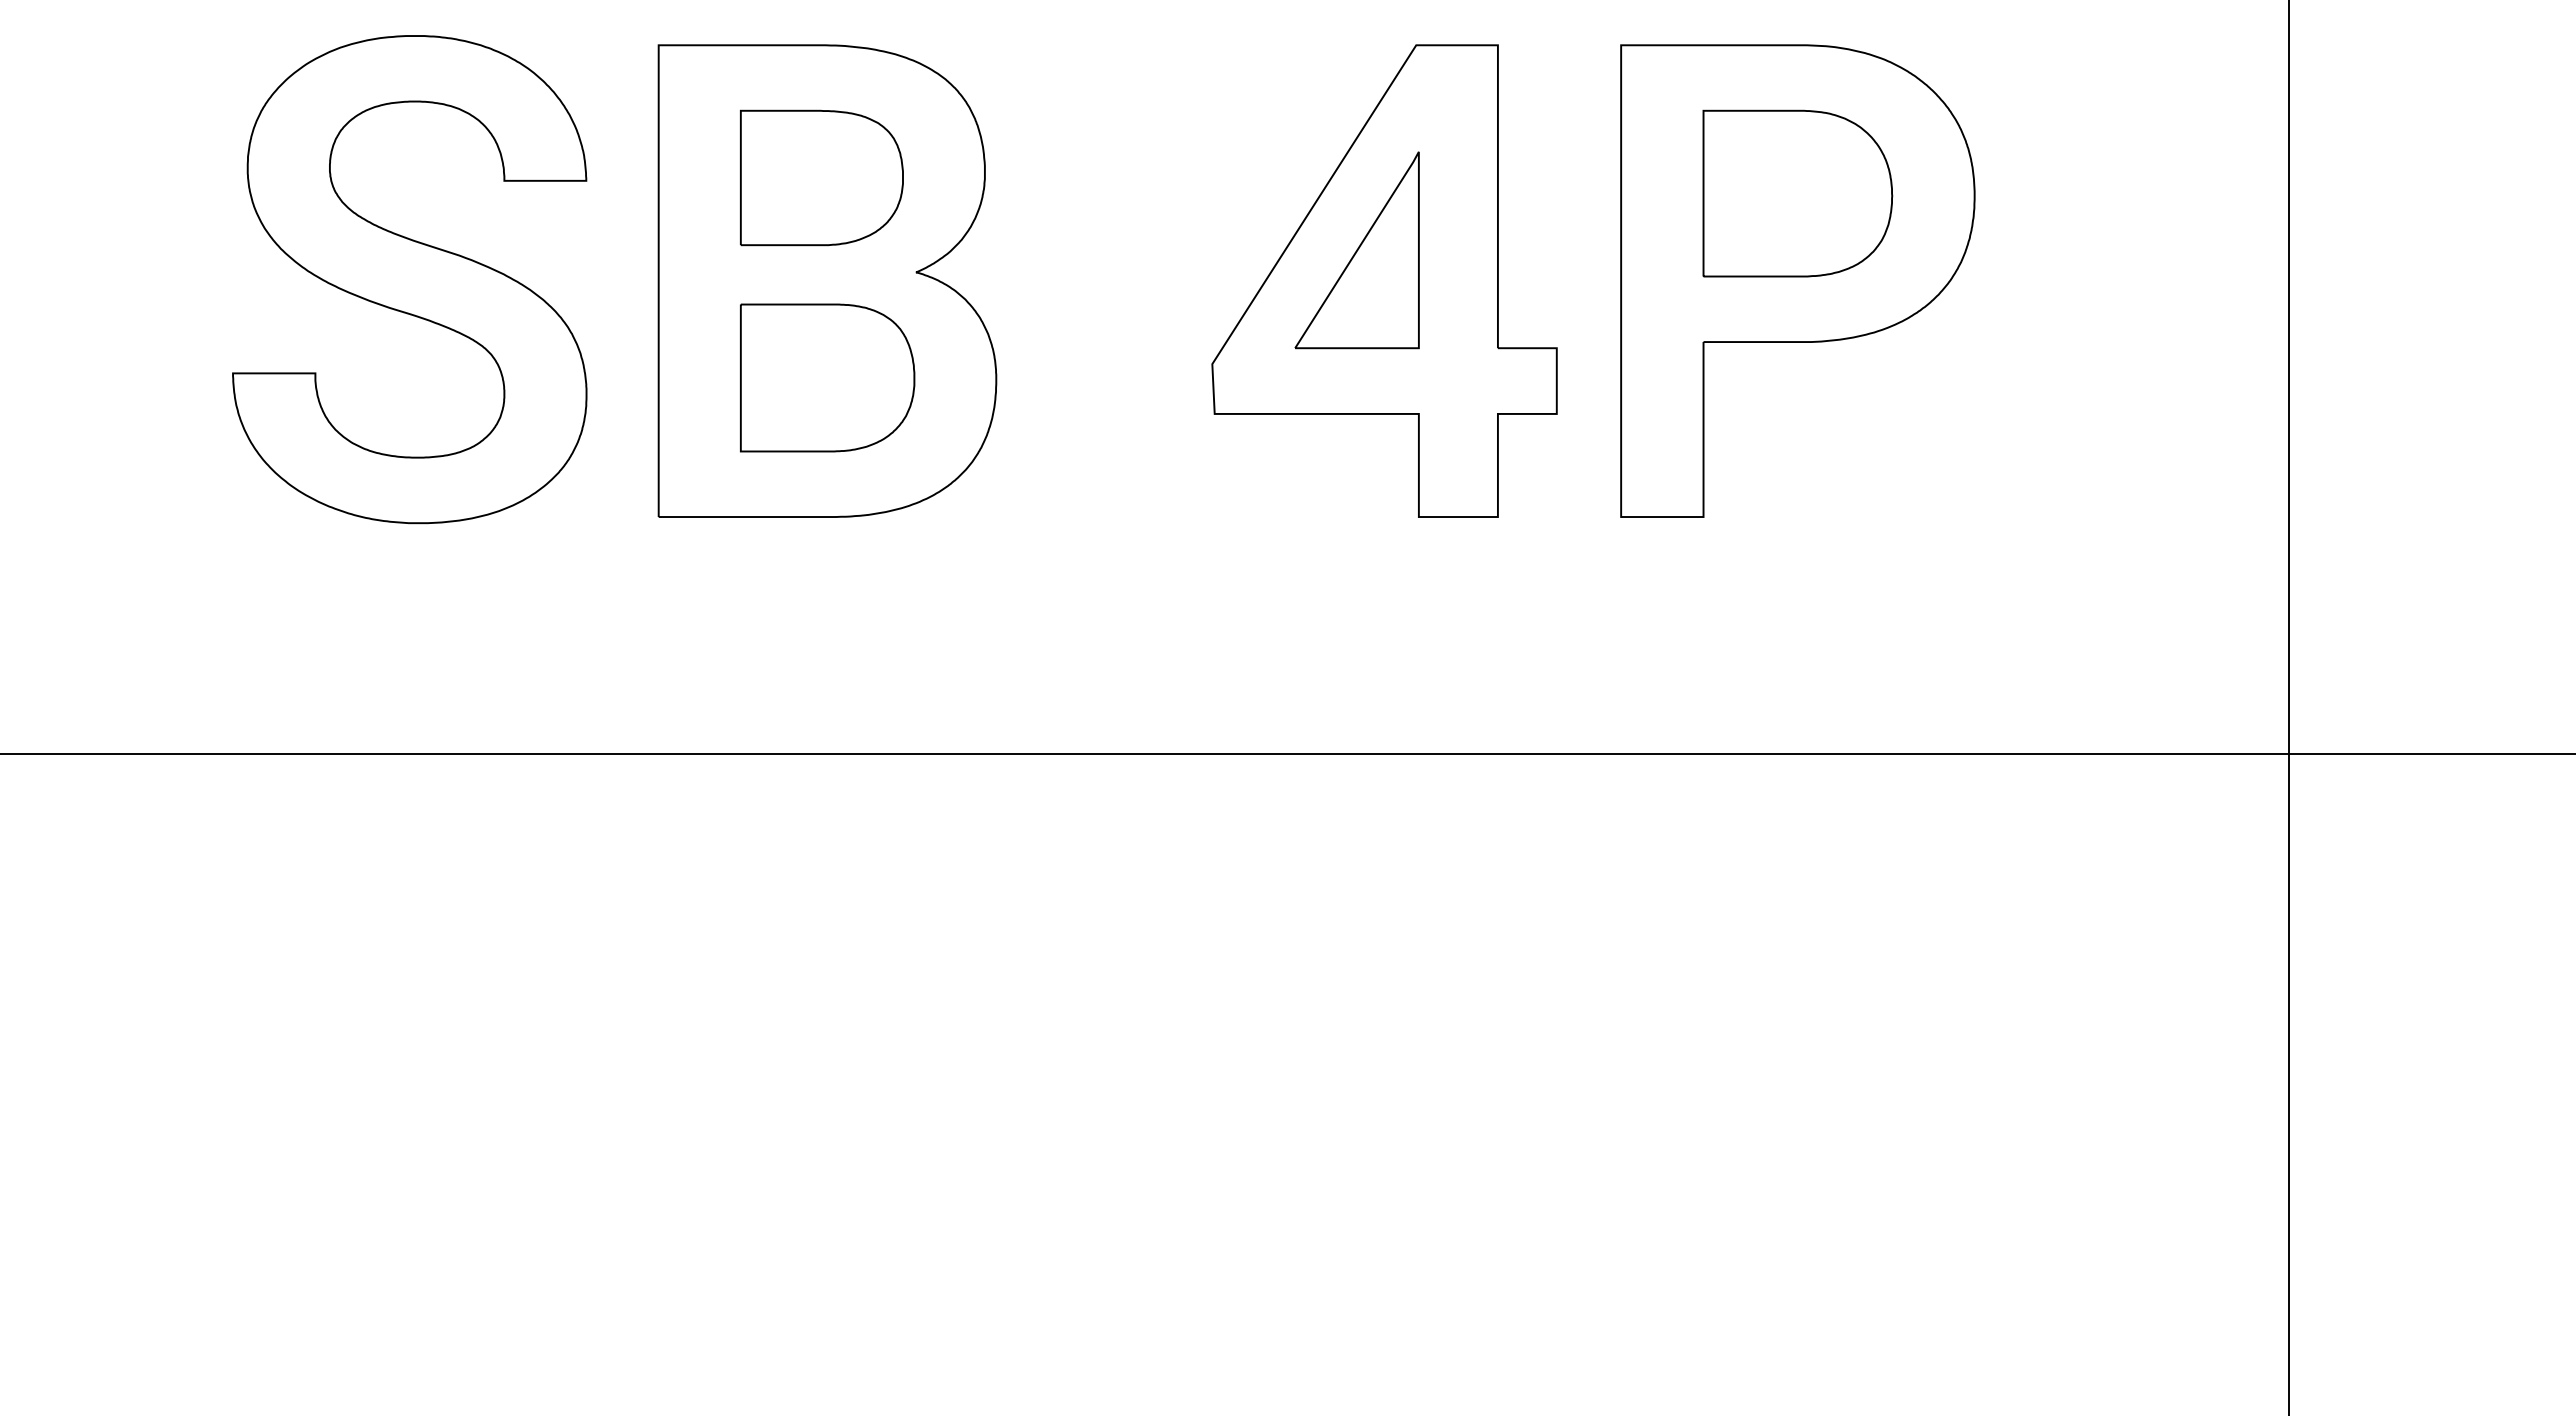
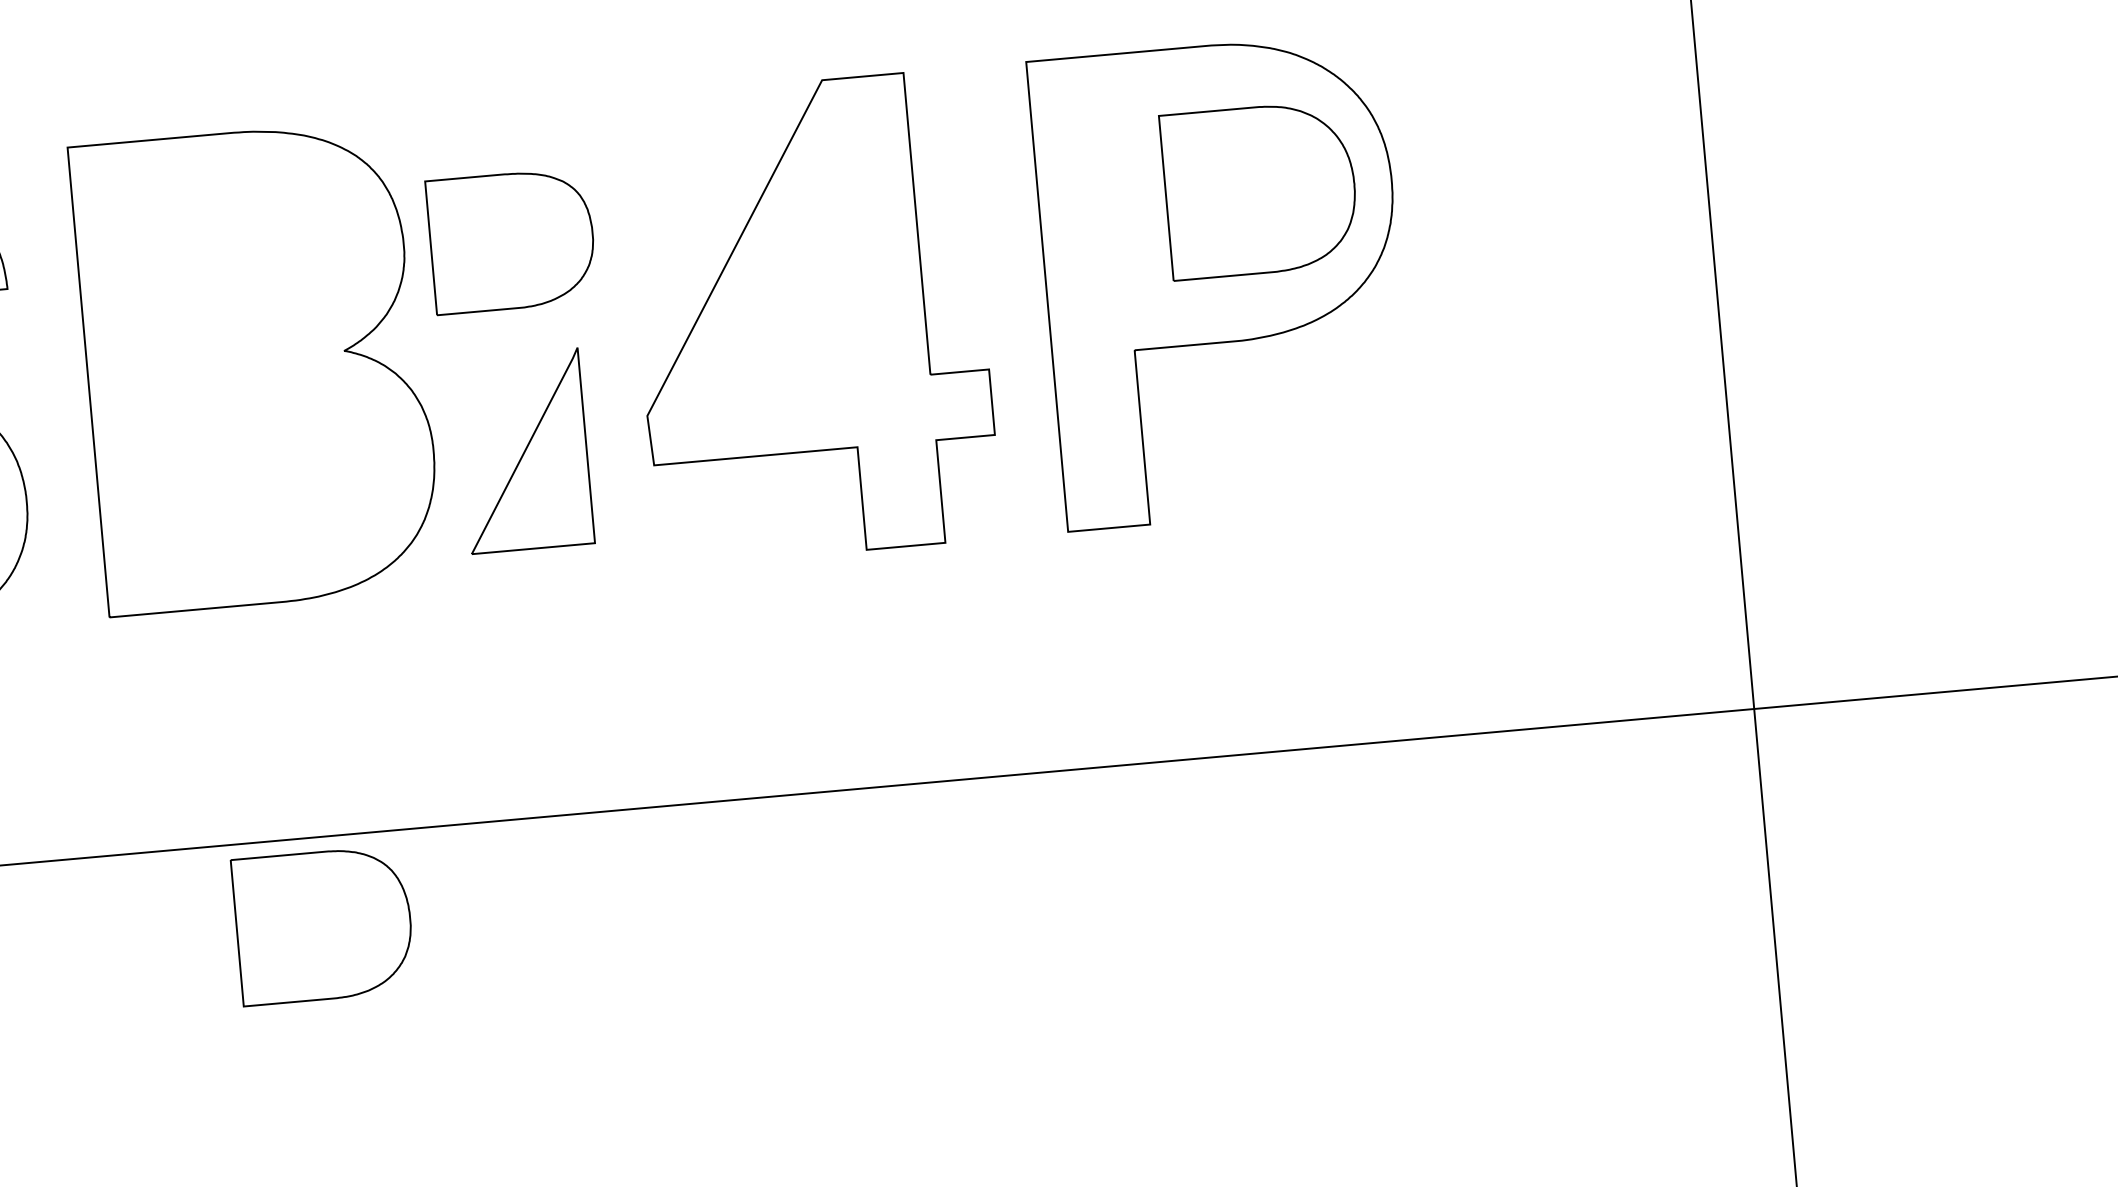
part: (821, 177) -> (511, 240), moved
part: (1797, 193) -> (1259, 189), moved
part: (1356, 250) -> (524, 451), moved
part: (827, 377) -> (323, 925), moved

